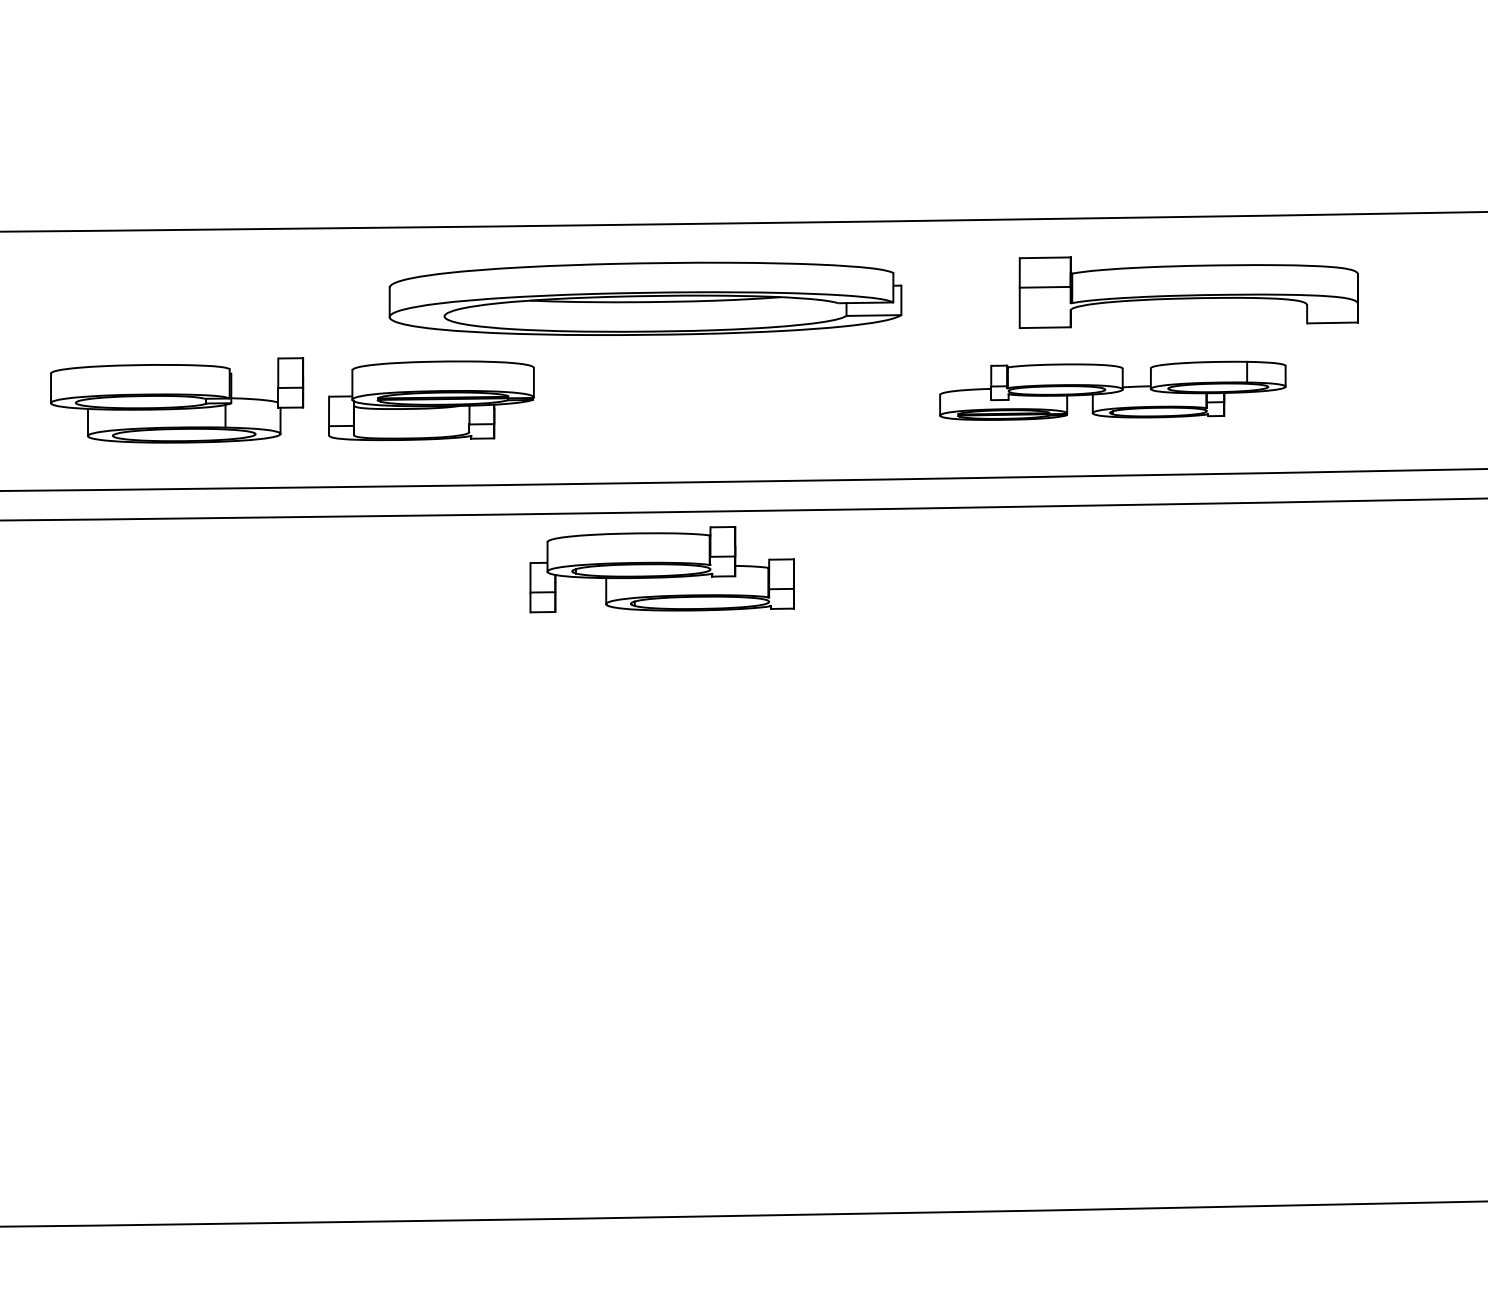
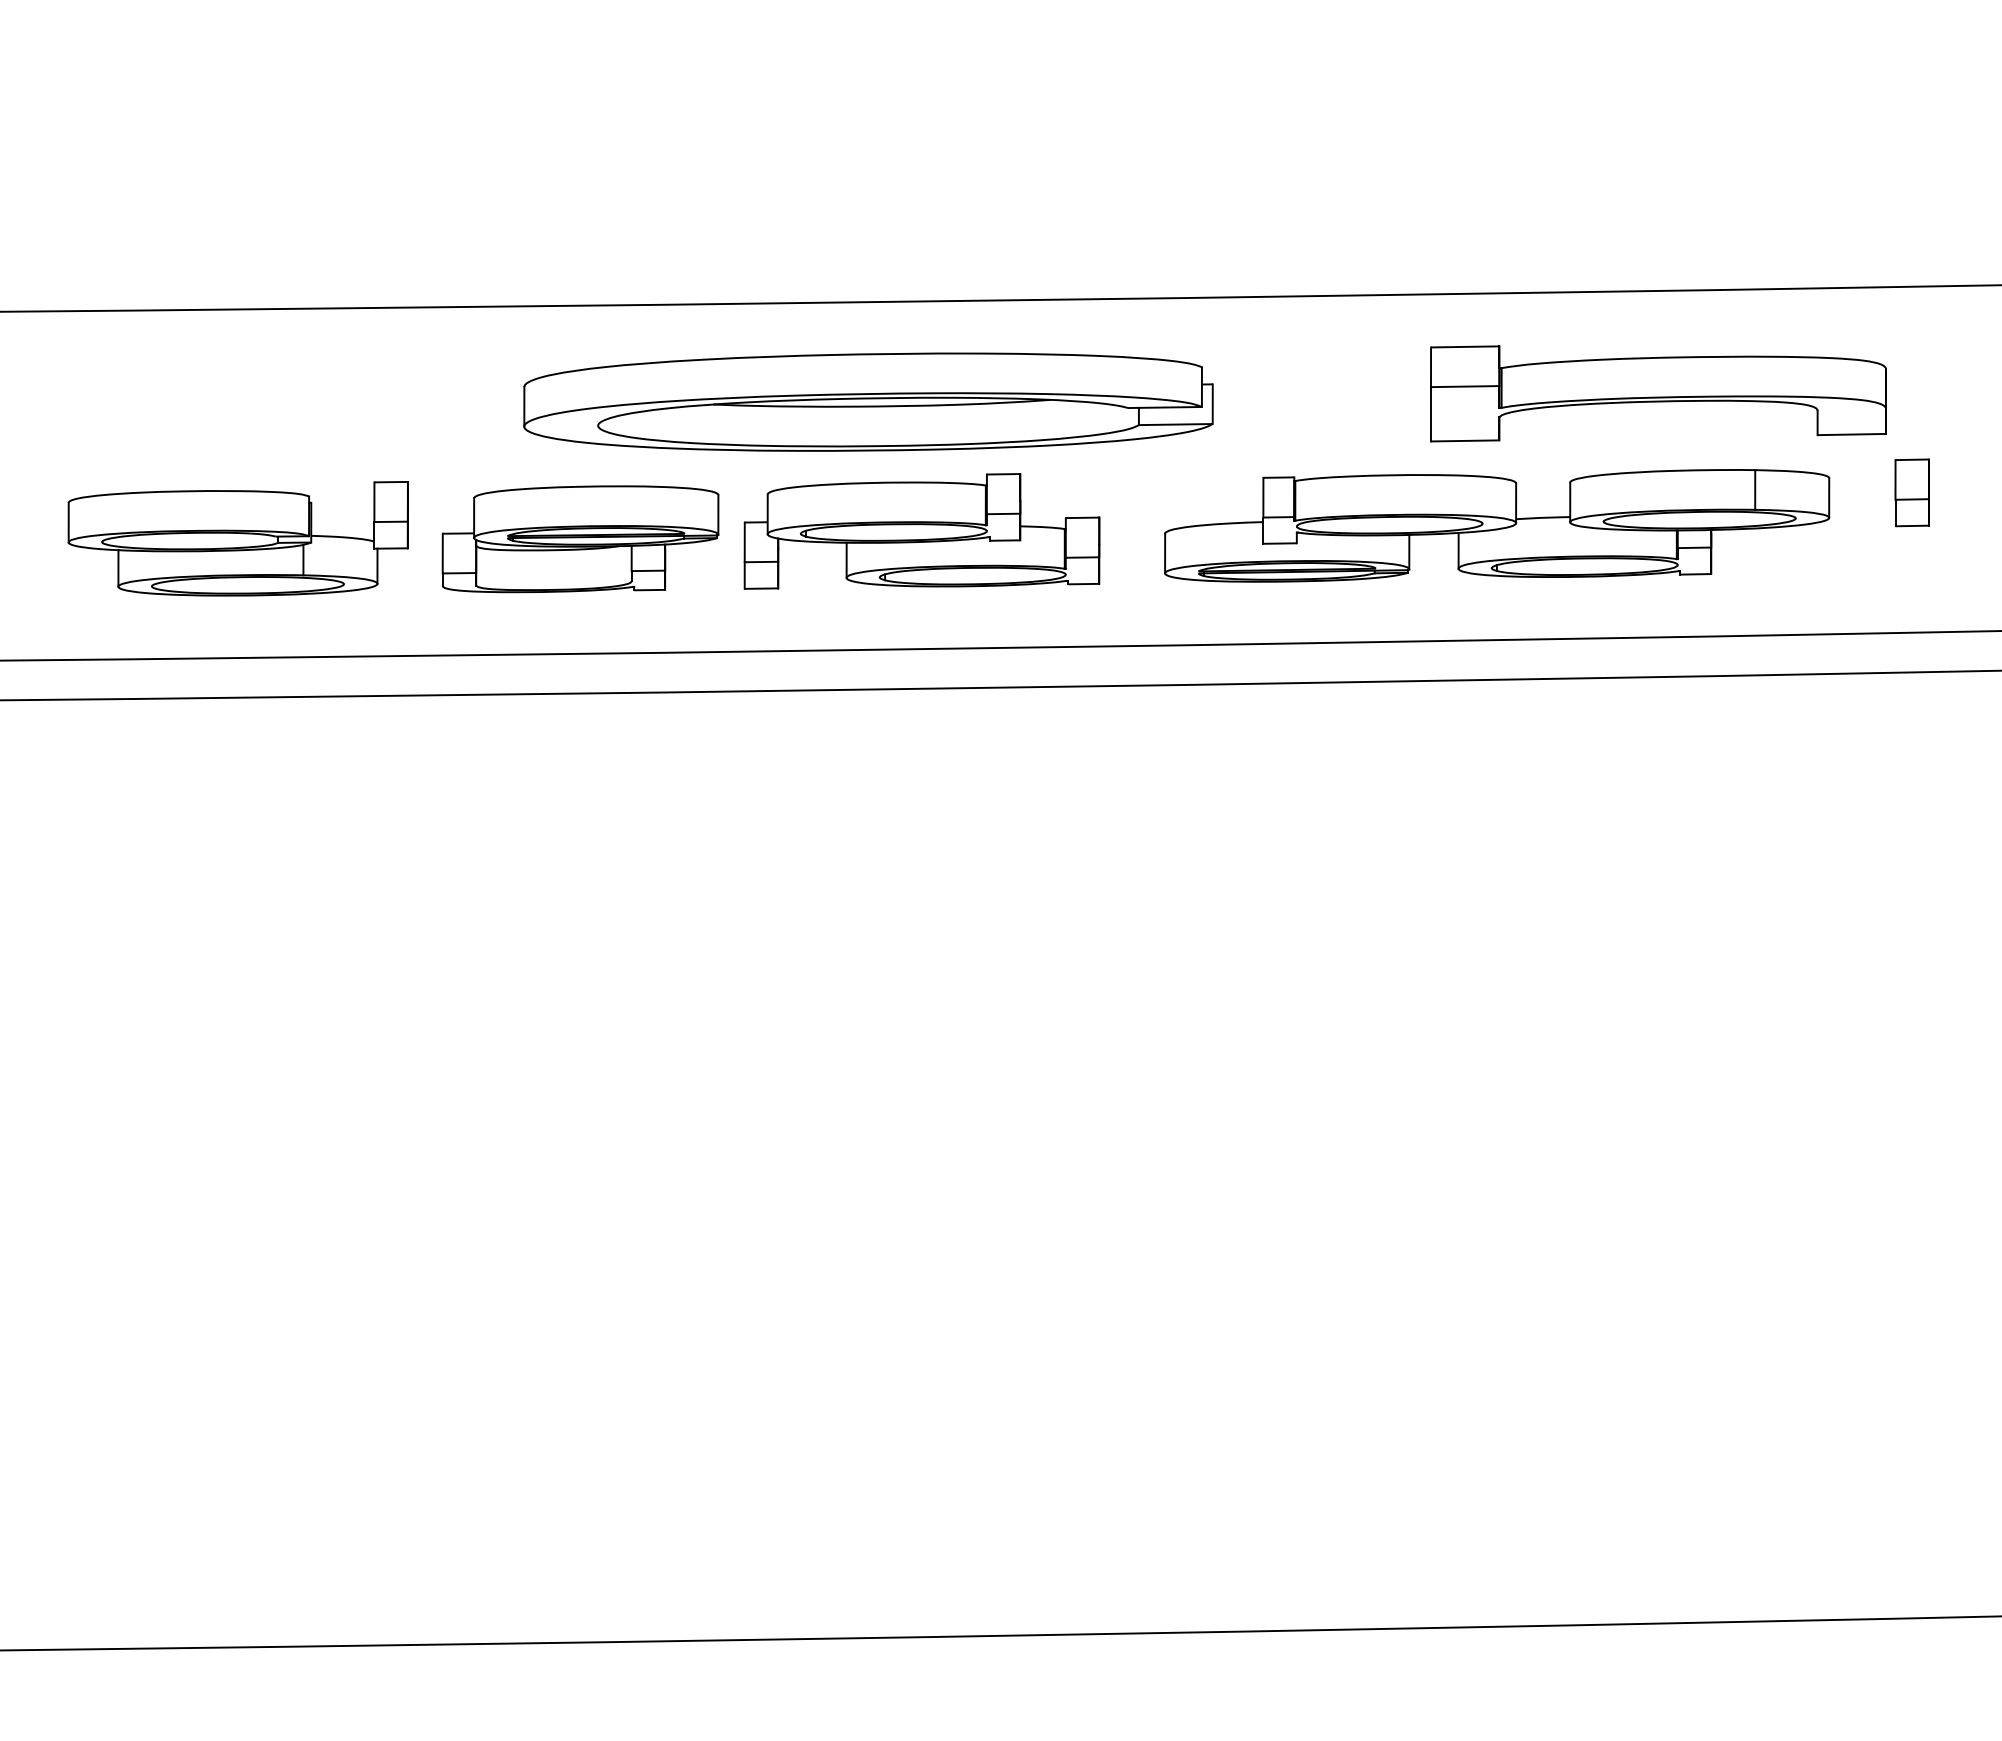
part: (1188, 292) -> (1658, 393), moved
part: (1420, 366) -> (1911, 492), added
part: (1113, 390) -> (1497, 525), size x1.43
part: (661, 569) -> (921, 531), moved

